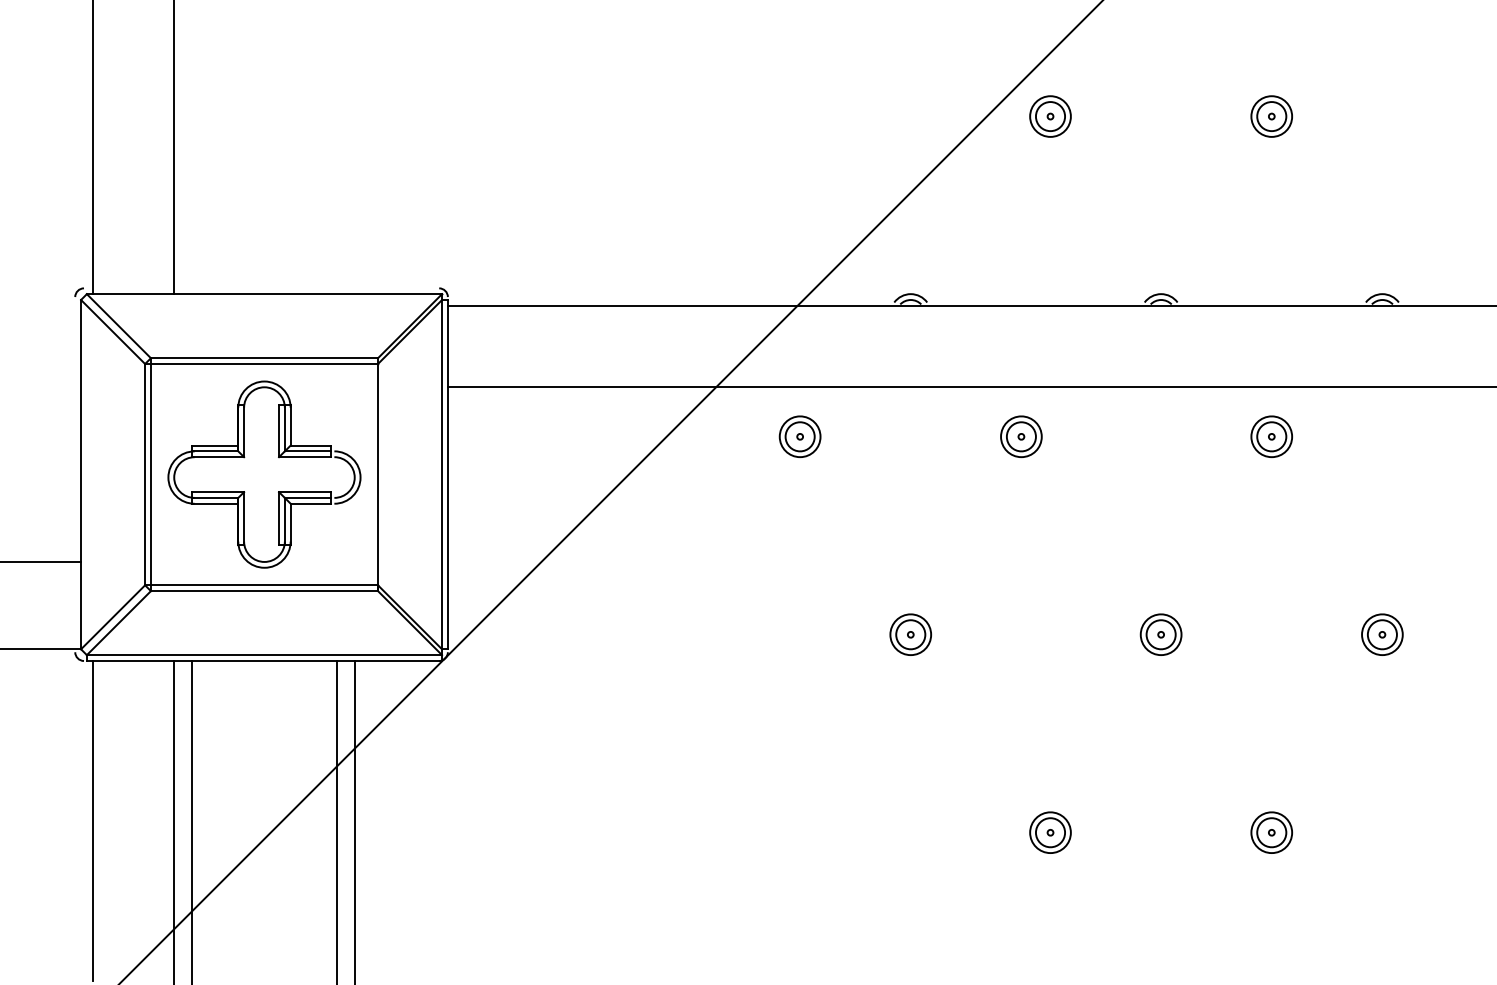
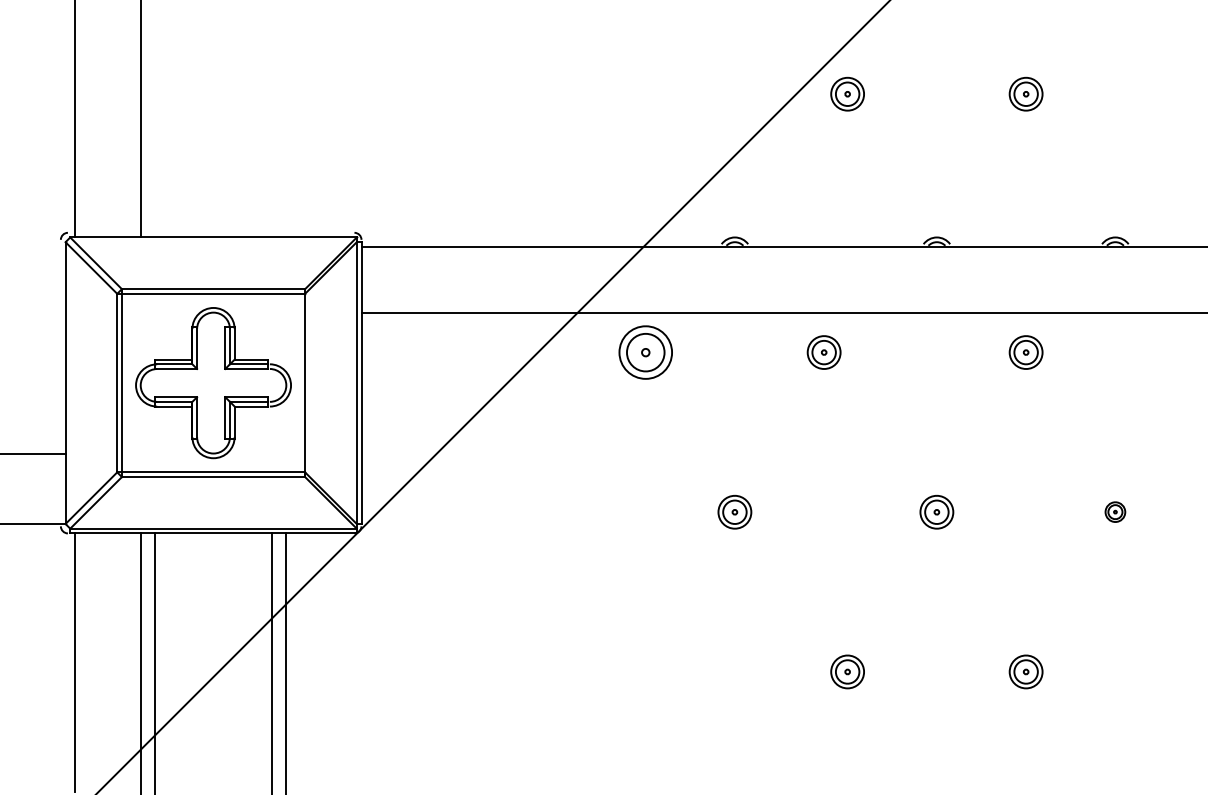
part: (799, 436) -> (645, 352), size x1.6
part: (1382, 633) -> (1115, 511), size x0.6

